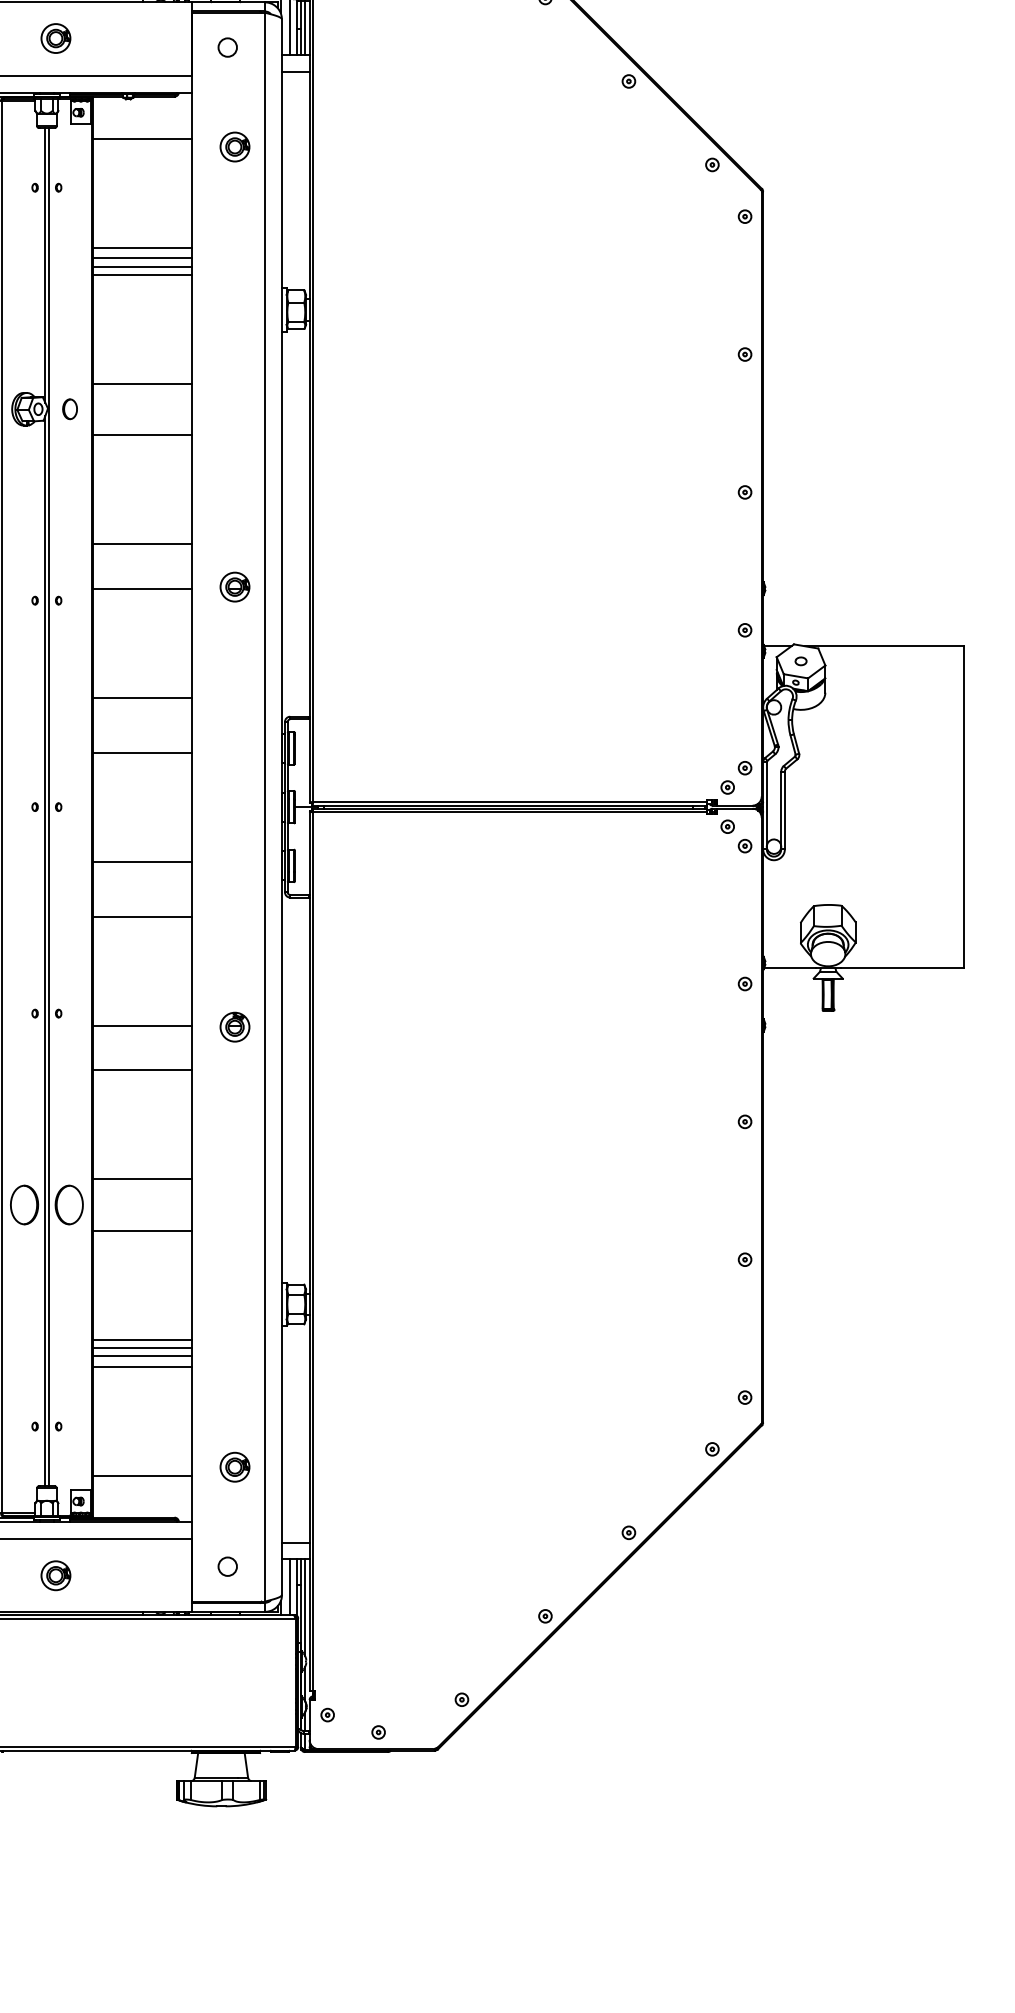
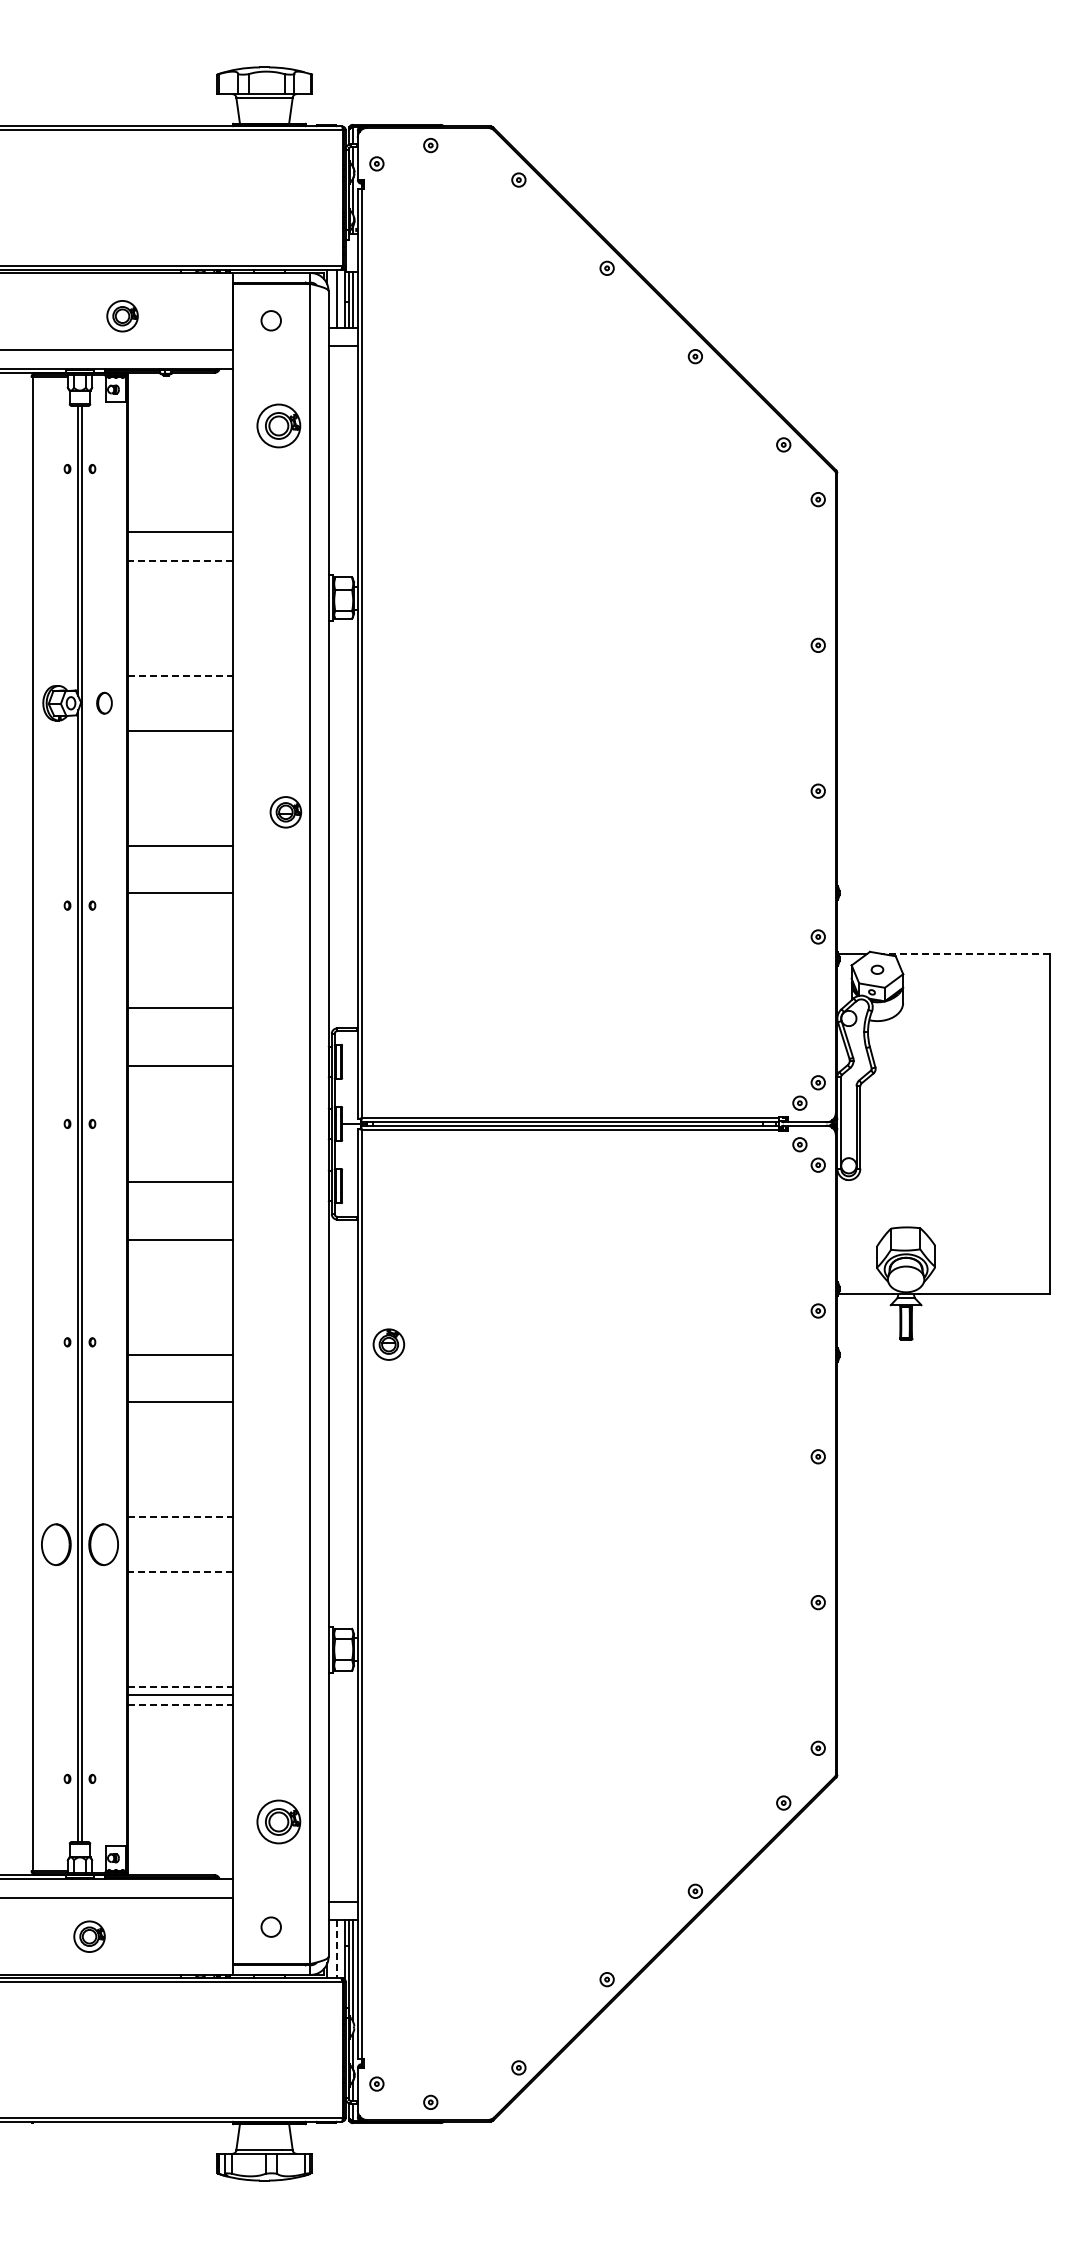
part: (55, 38) -> (122, 316), moved
line: (141, 139) -> (180, 417), removed
part: (234, 146) -> (278, 425), size x1.4
line: (141, 258) -> (180, 543), removed
line: (141, 266) -> (180, 552), removed
line: (141, 274) -> (180, 560), solid -> dashed
line: (142, 383) -> (181, 676), solid -> dashed
part: (234, 587) -> (285, 812), moved
line: (883, 645) -> (964, 953), solid -> dashed
part: (234, 1027) -> (388, 1344), moved
line: (142, 1179) -> (181, 1517), solid -> dashed
line: (141, 1230) -> (180, 1571), solid -> dashed
line: (142, 1340) -> (181, 1687), solid -> dashed
line: (142, 1356) -> (181, 1704), solid -> dashed
line: (141, 1366) -> (180, 1715), removed
part: (234, 1466) -> (278, 1821), size x1.4
line: (141, 1475) -> (180, 1830), removed
line: (290, 1587) -> (337, 1949), solid -> dashed

